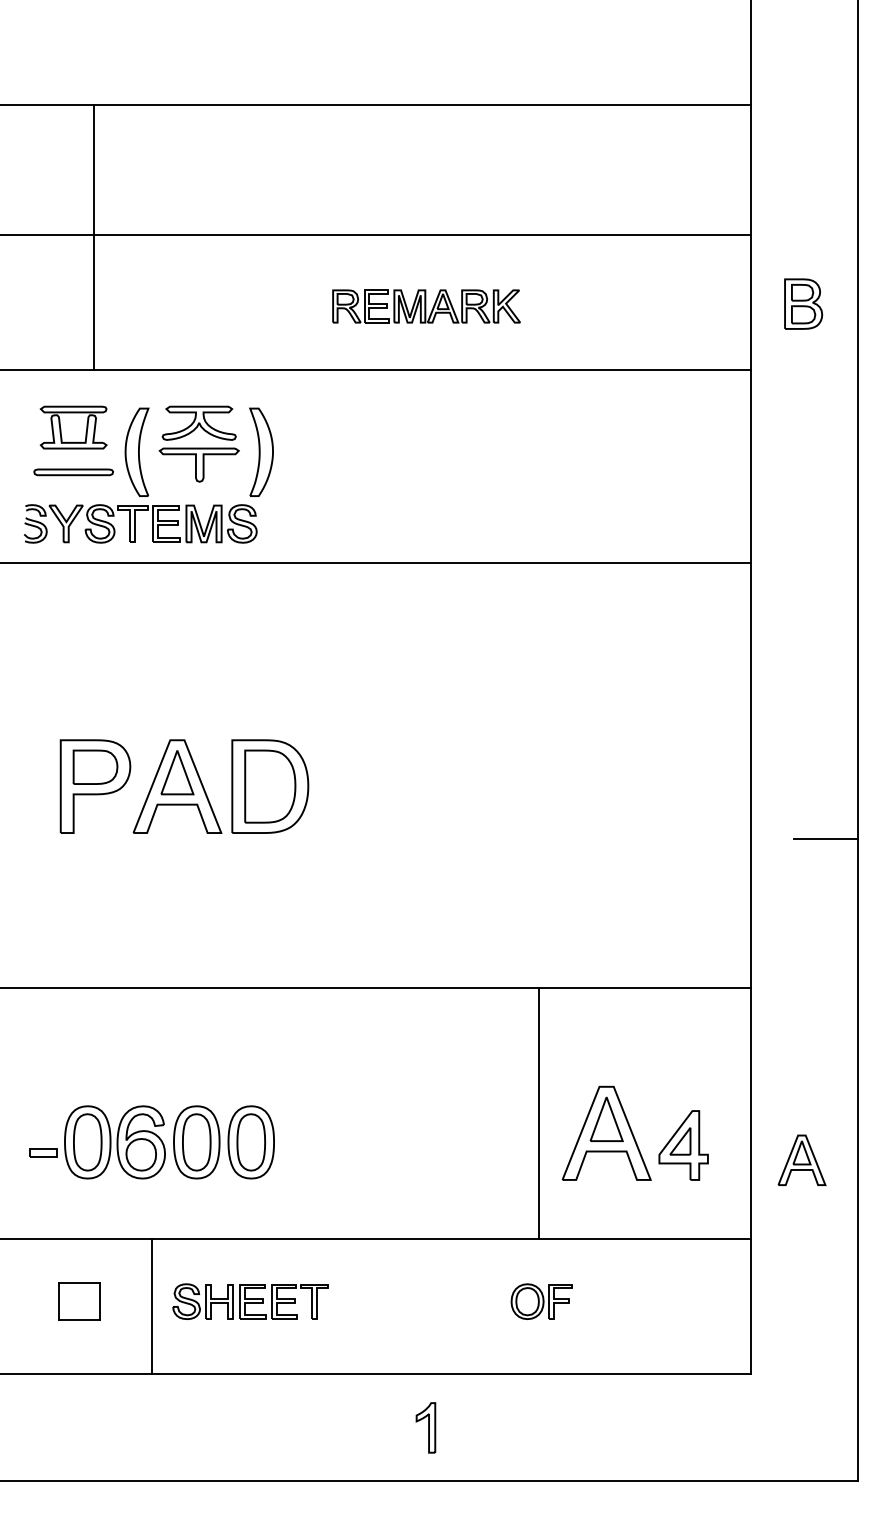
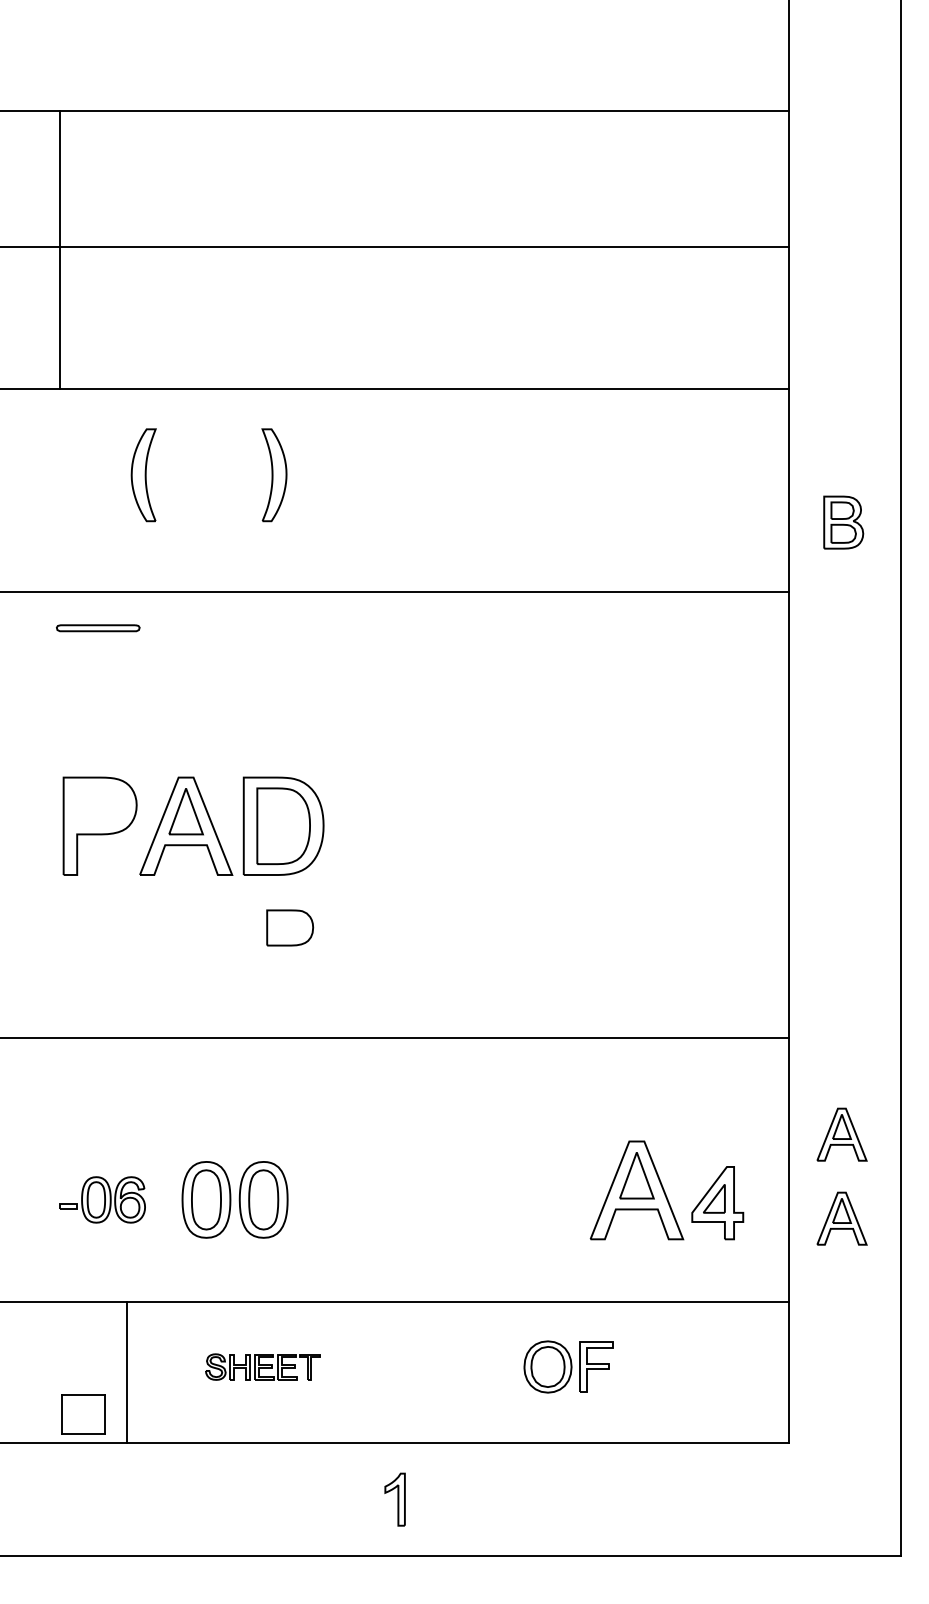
line: (93, 237) -> (59, 249), moved
part: (803, 304) -> (843, 522), moved
part: (426, 305) -> (447, 321), removed
part: (73, 427) -> (76, 449), removed
part: (198, 444) -> (208, 466), removed
part: (73, 472) -> (98, 628), moved
part: (140, 523) -> (147, 550), removed
part: (95, 766) -> (290, 927), moved
line: (825, 839) -> (866, 881), removed
part: (801, 1080) -> (841, 1134), added
line: (538, 1113) -> (565, 1169), removed
part: (97, 1142) -> (102, 1199), size x0.6
part: (79, 1301) -> (83, 1414), moved
part: (250, 1301) -> (262, 1366), size x0.7
part: (541, 1302) -> (568, 1367), size x1.4
line: (152, 1306) -> (126, 1372), moved
part: (425, 1427) -> (394, 1499), moved

